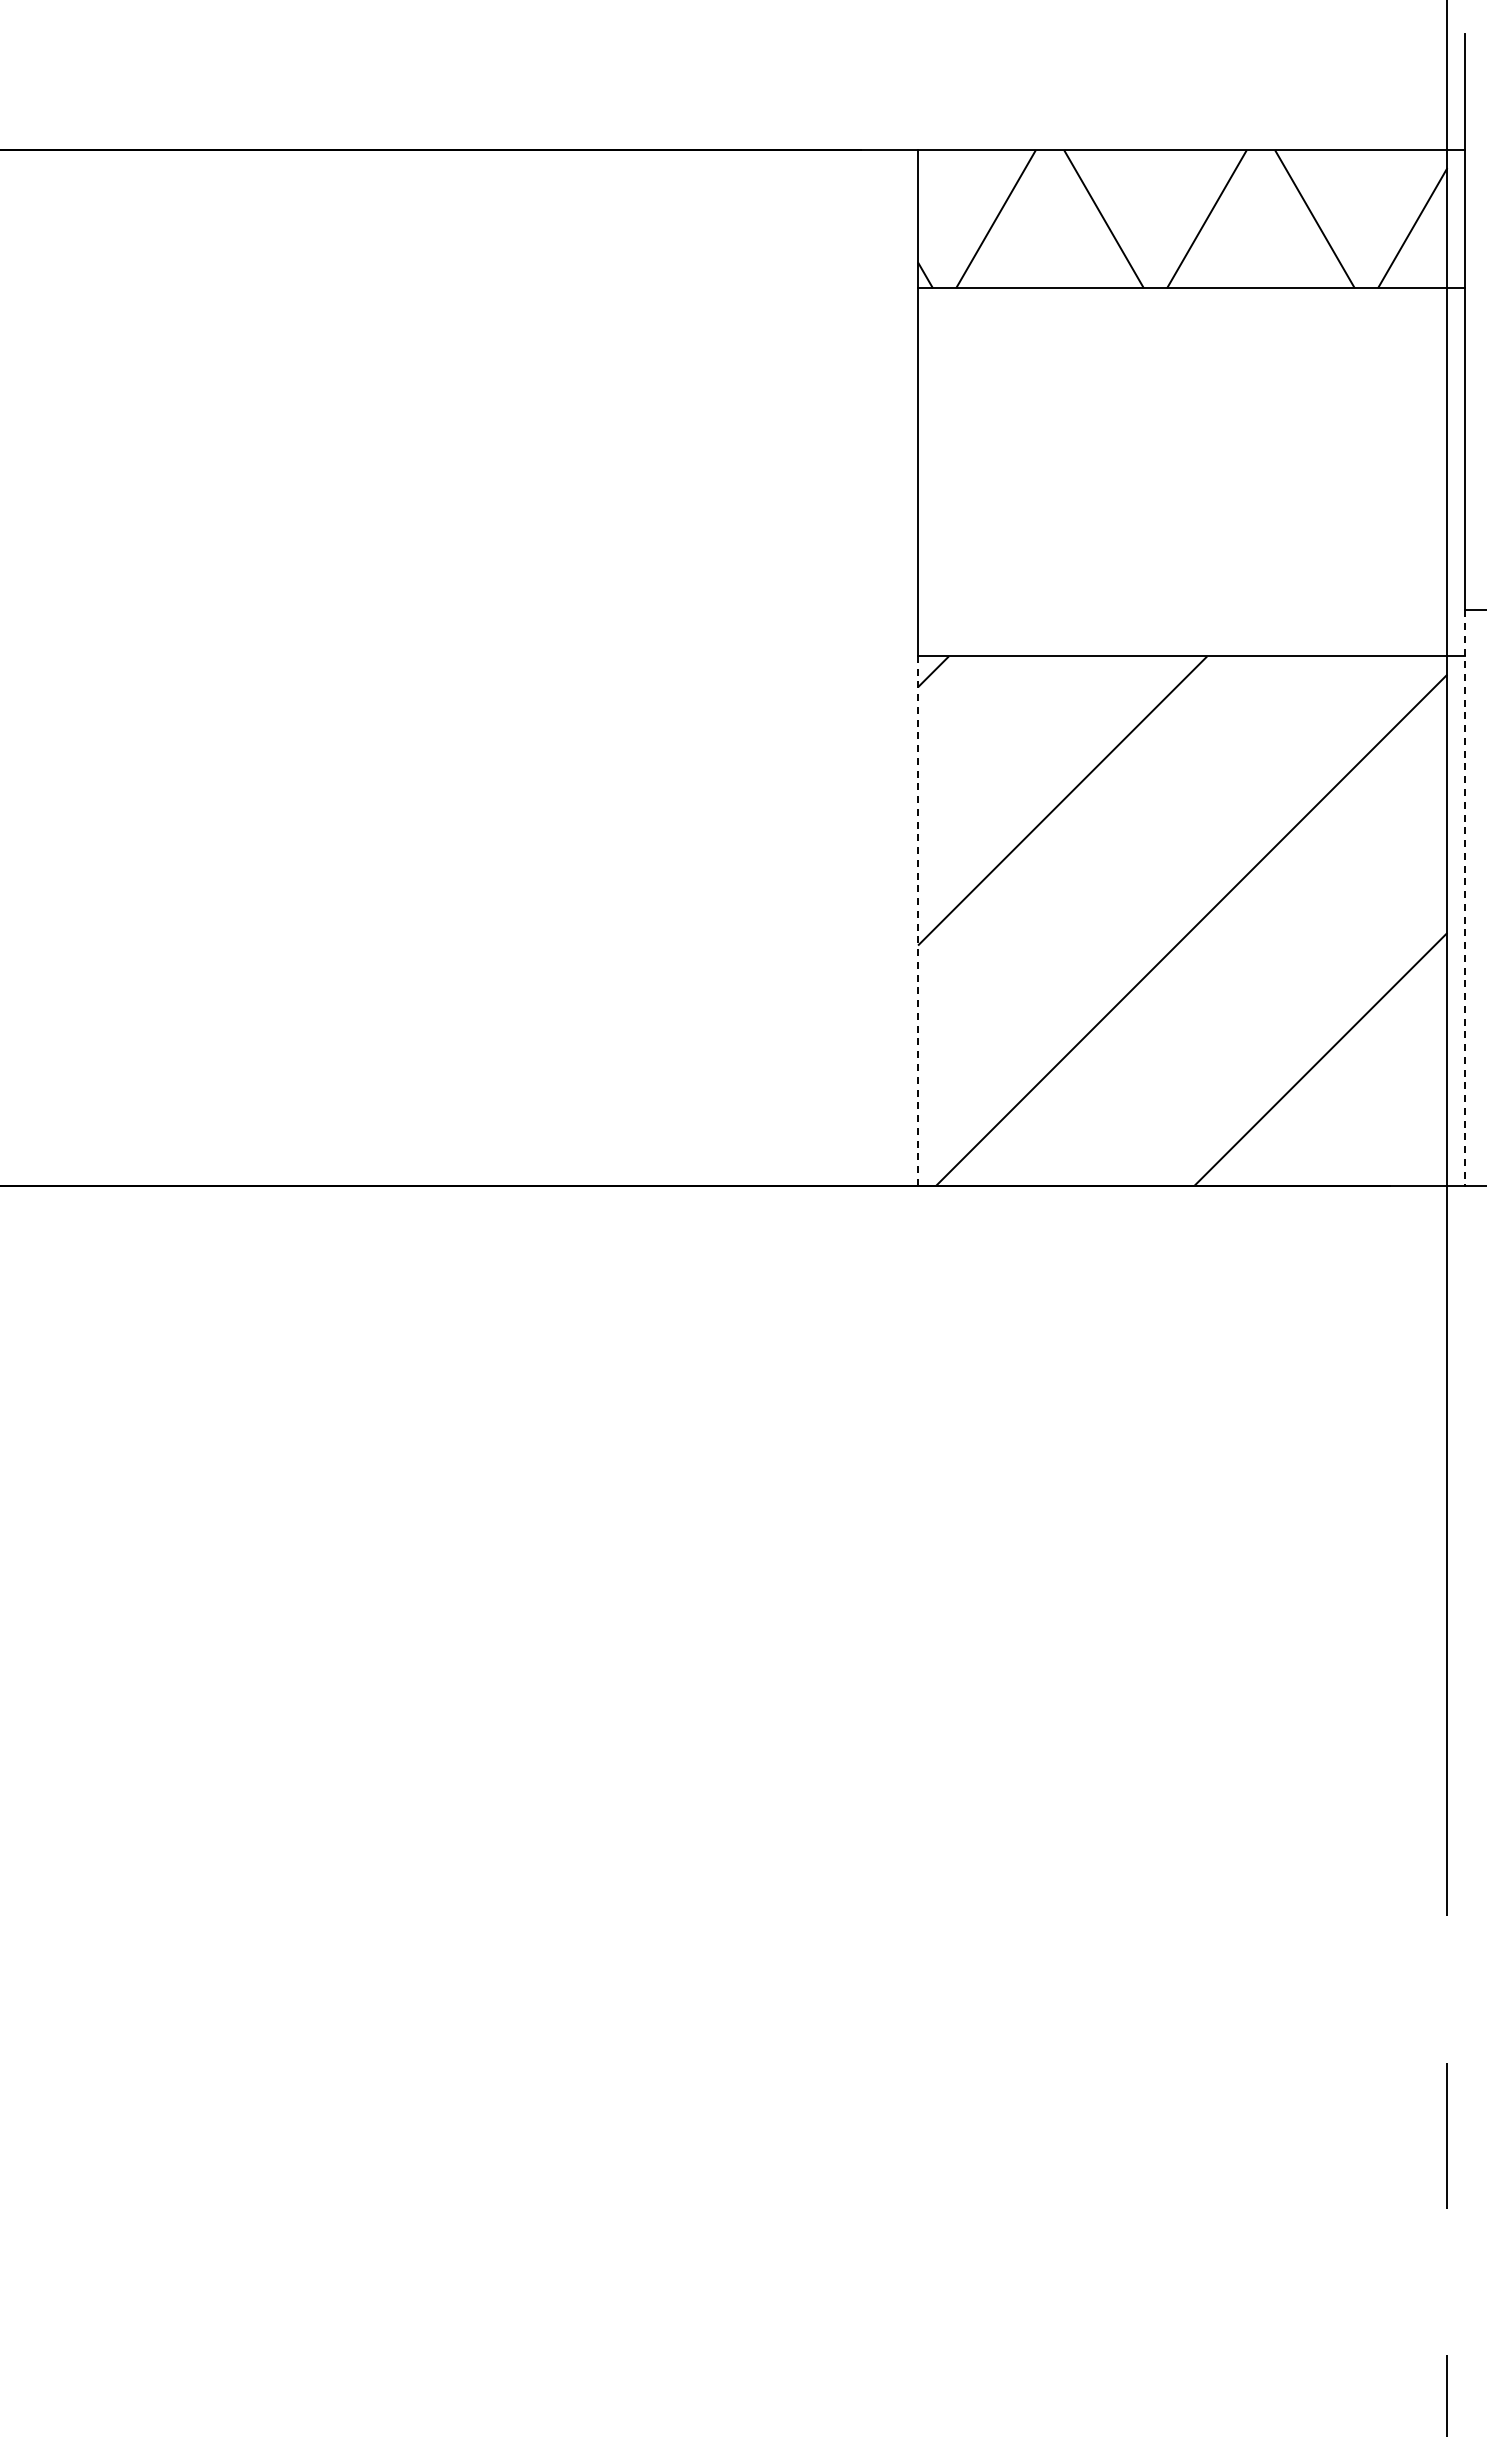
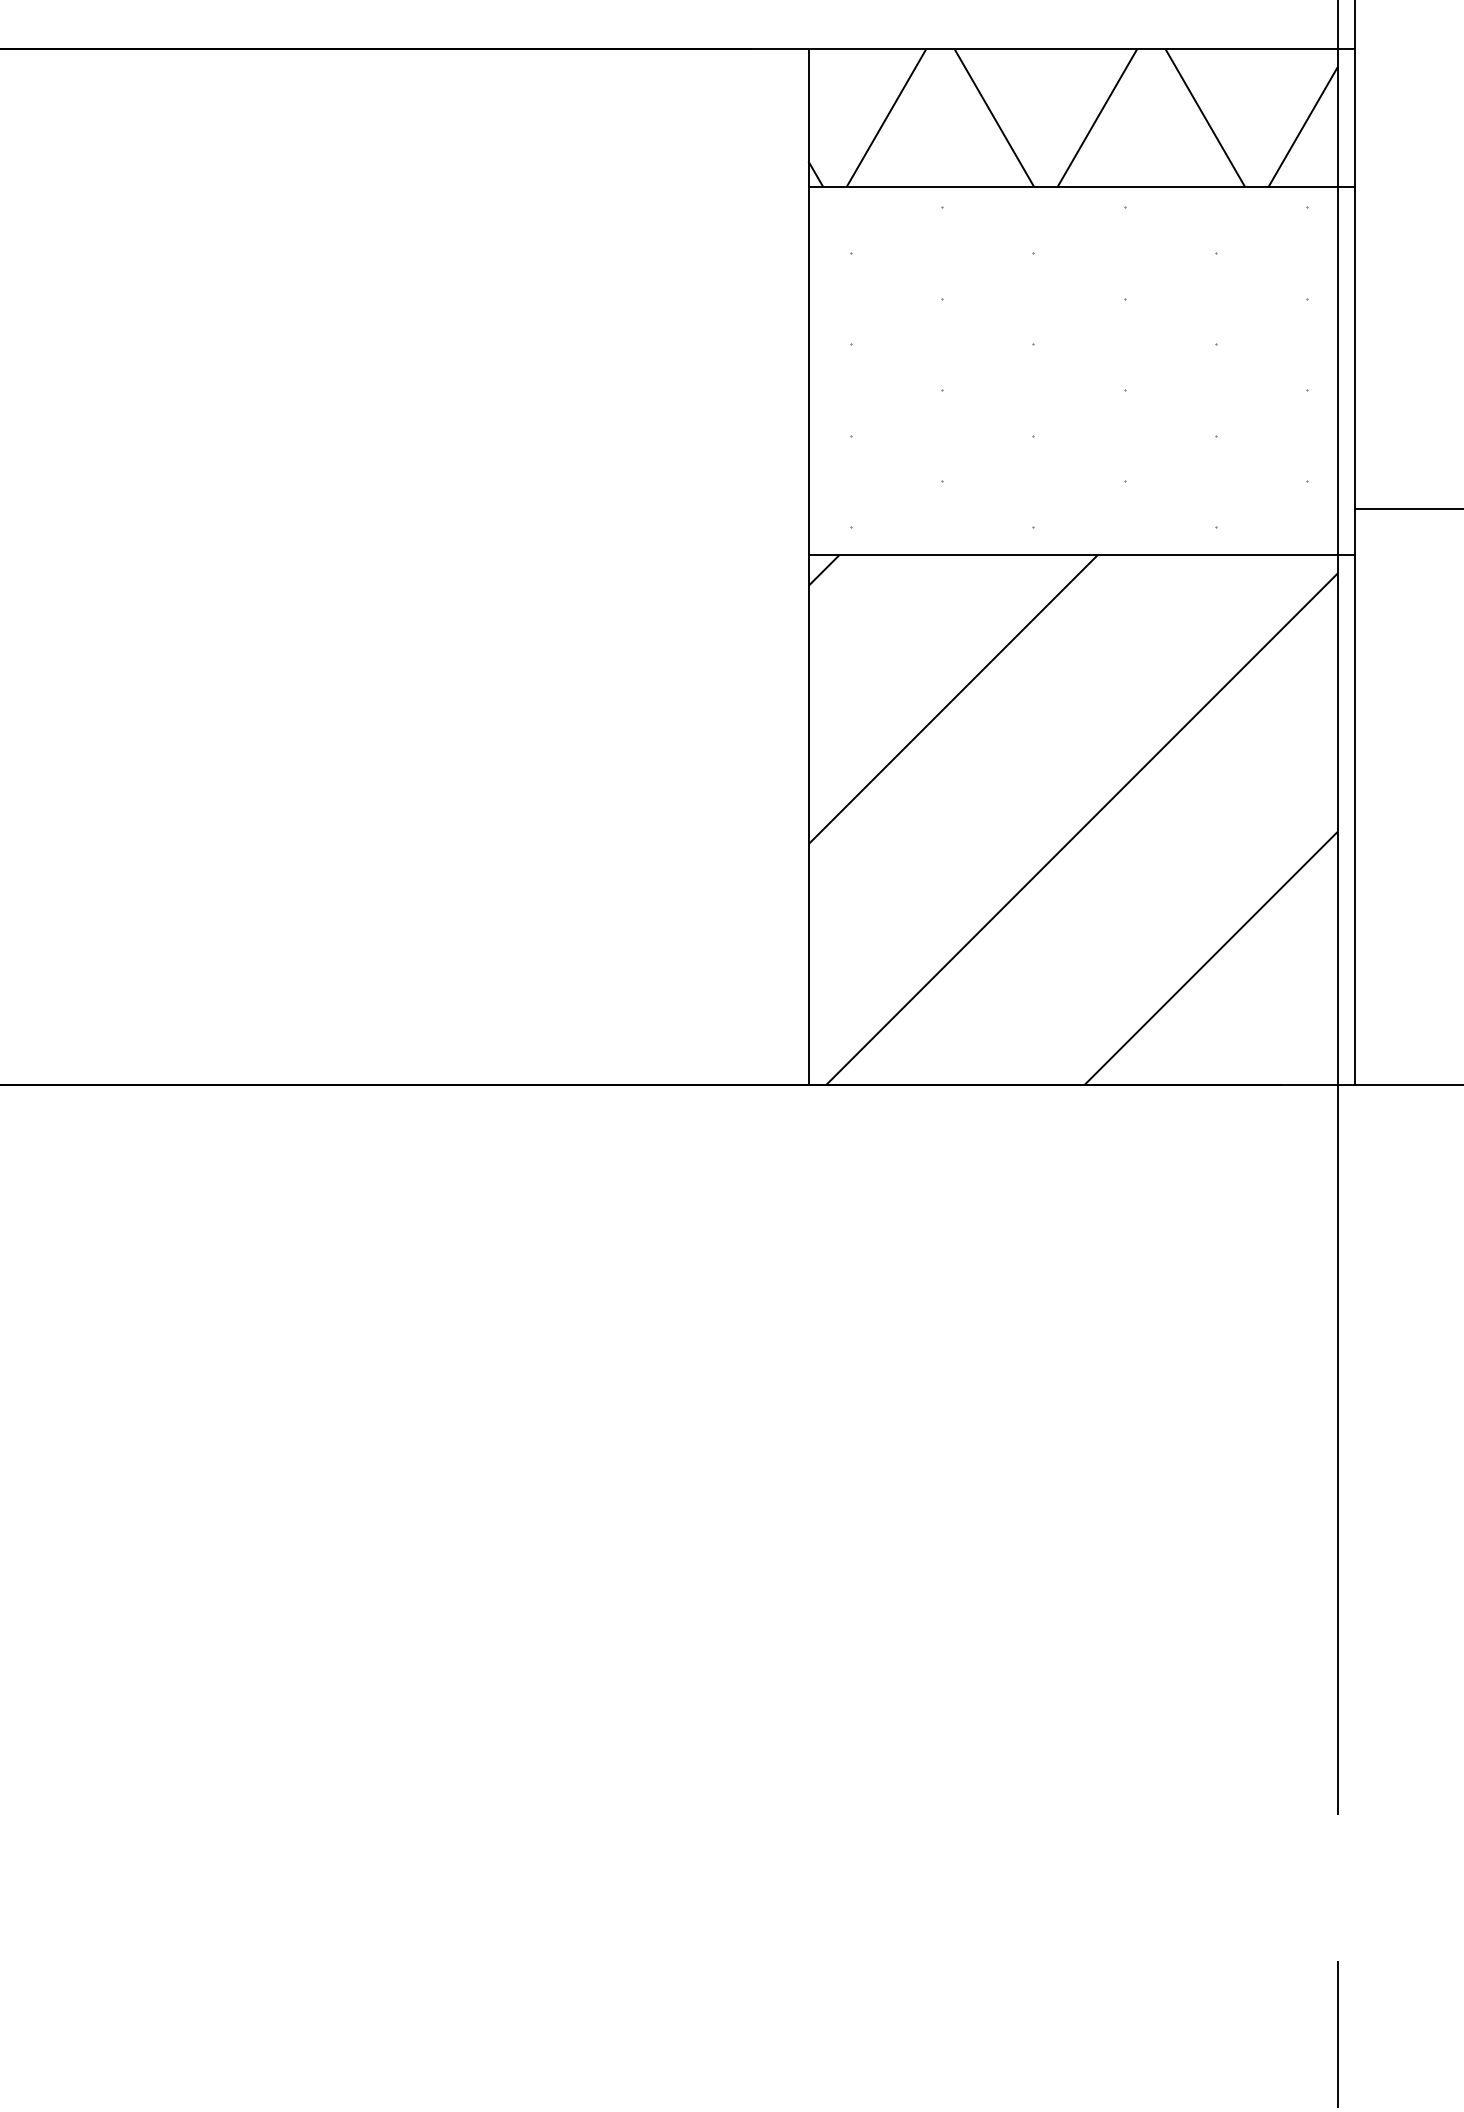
hatch: (1188, 468) -> (1078, 367), added
line: (1464, 898) -> (1354, 797), dashed -> solid
line: (918, 921) -> (808, 820), dashed -> solid

